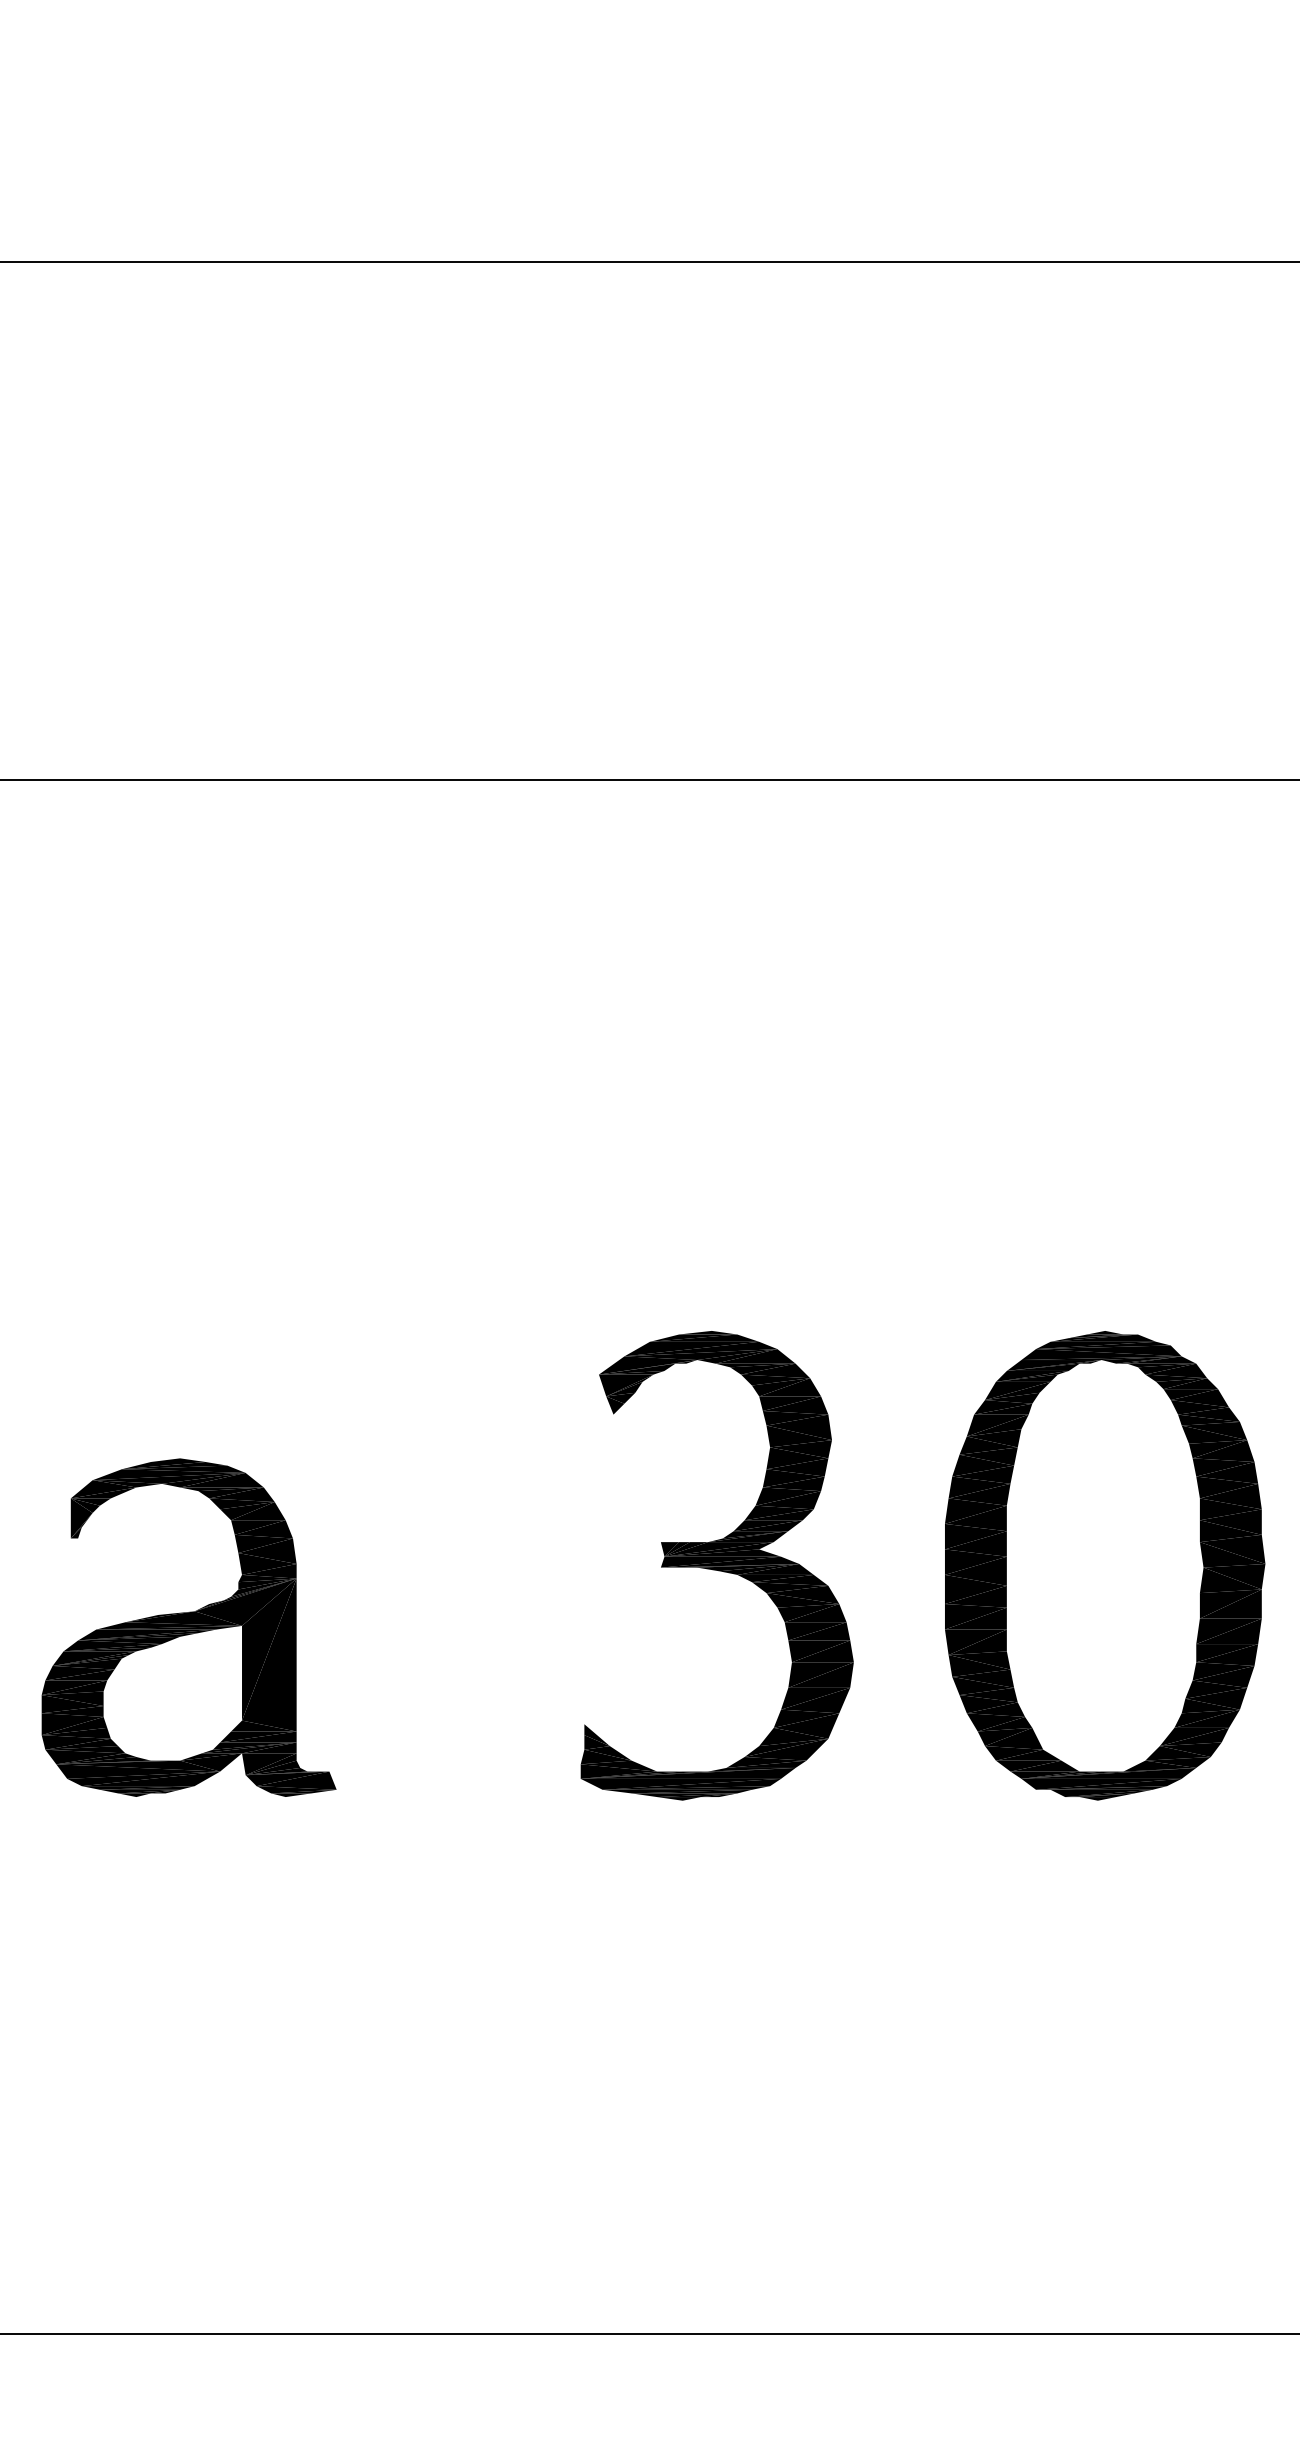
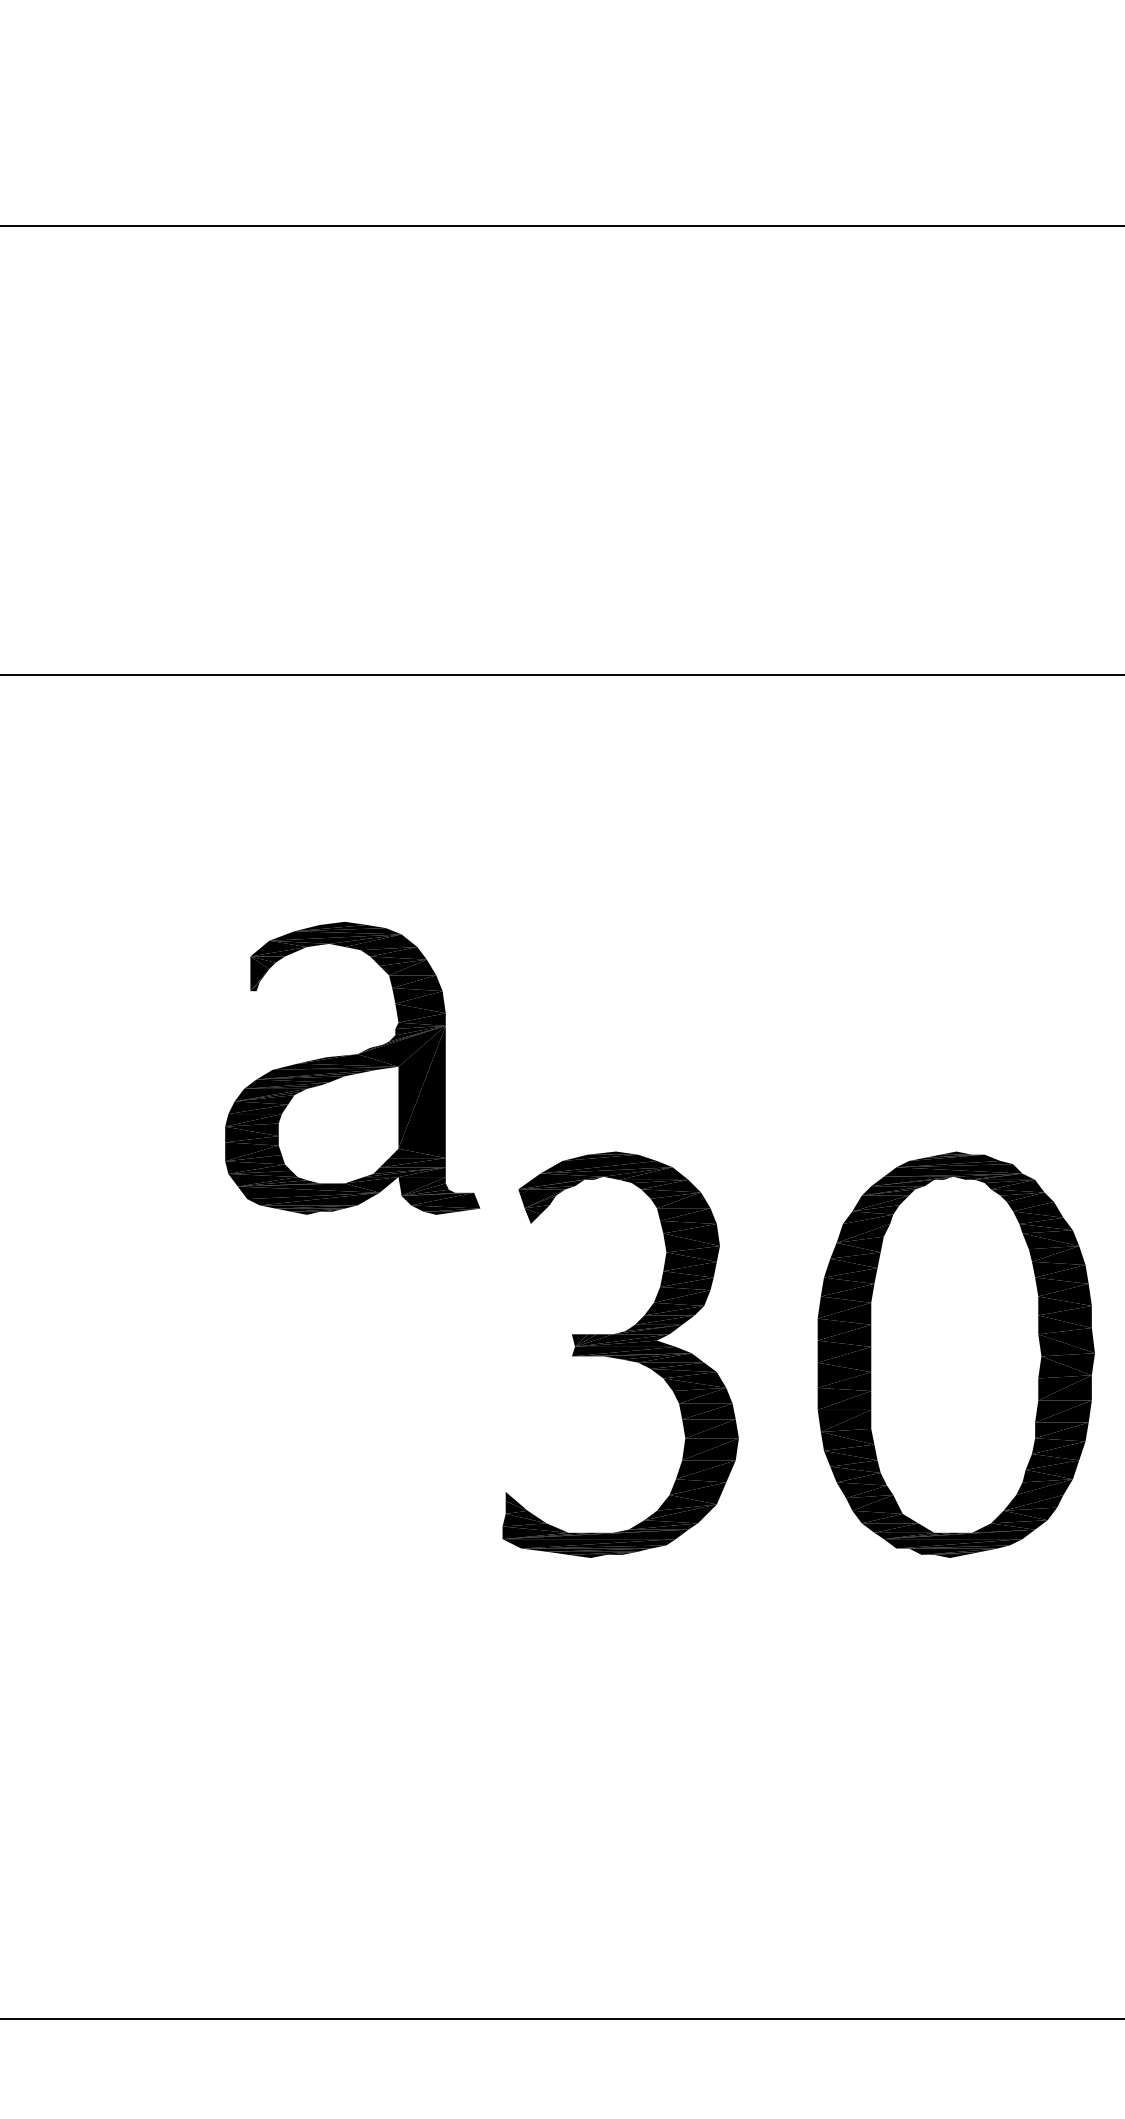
part: (188, 1627) -> (352, 1068), moved

